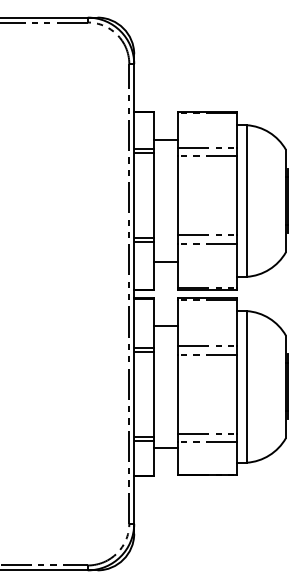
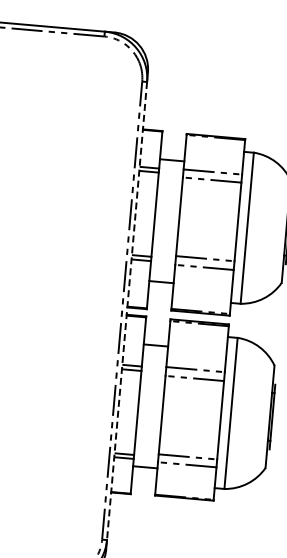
line: (134, 294) -> (127, 311), solid -> dashed

